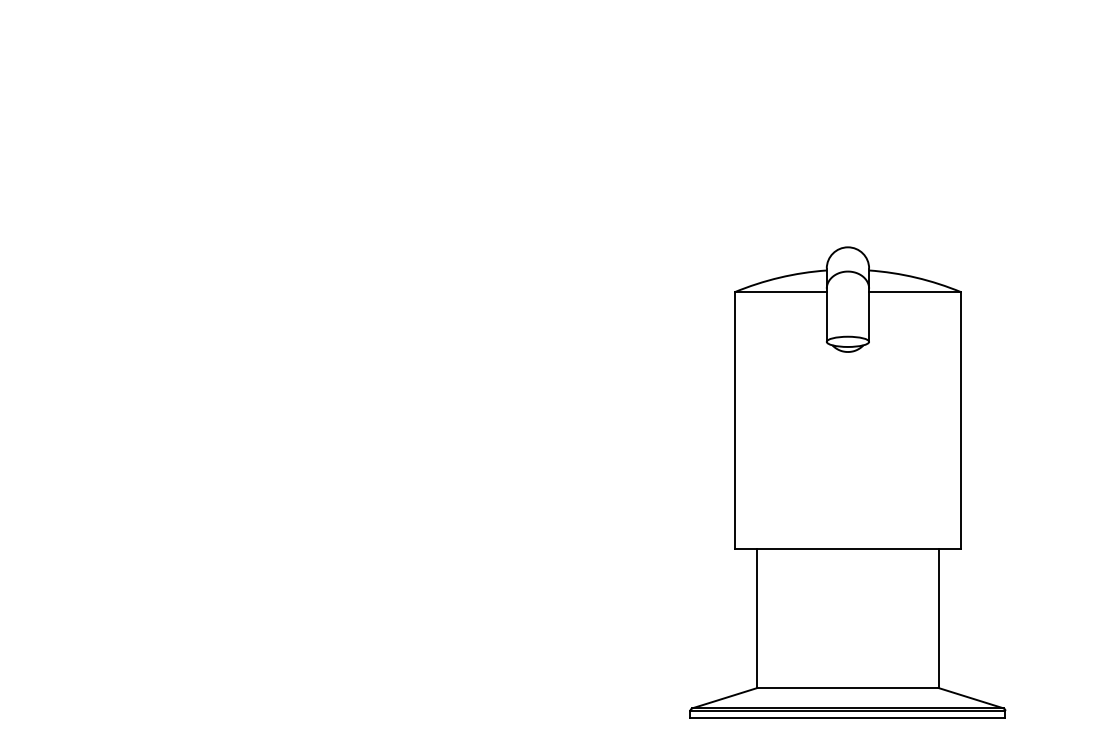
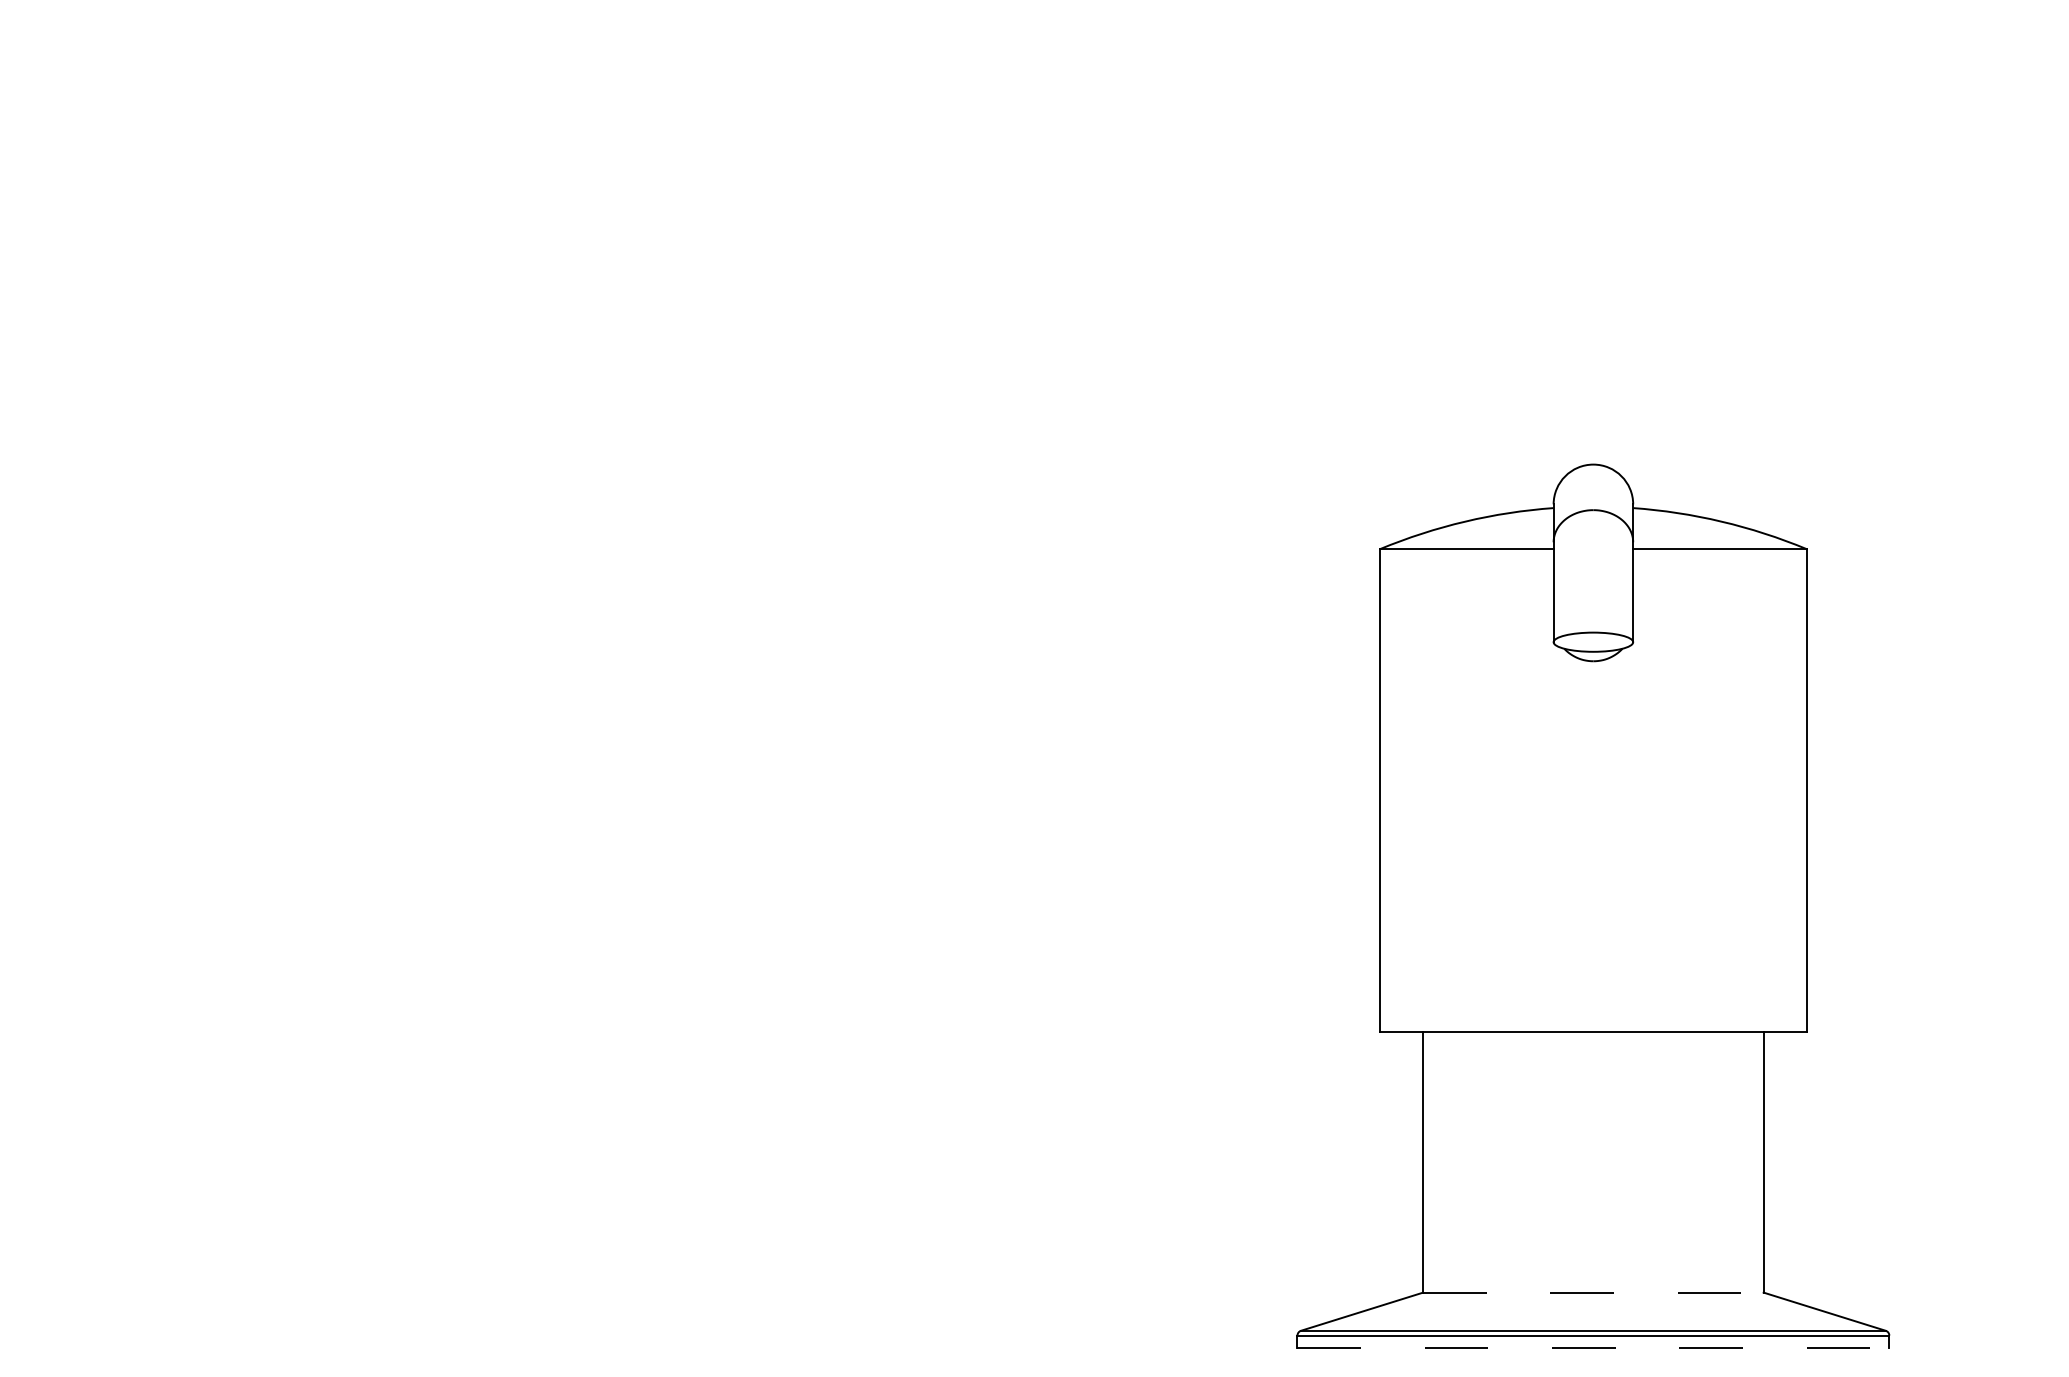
line: (847, 688) -> (1592, 1293), solid -> dashed
line: (848, 717) -> (1594, 1347), solid -> dashed

